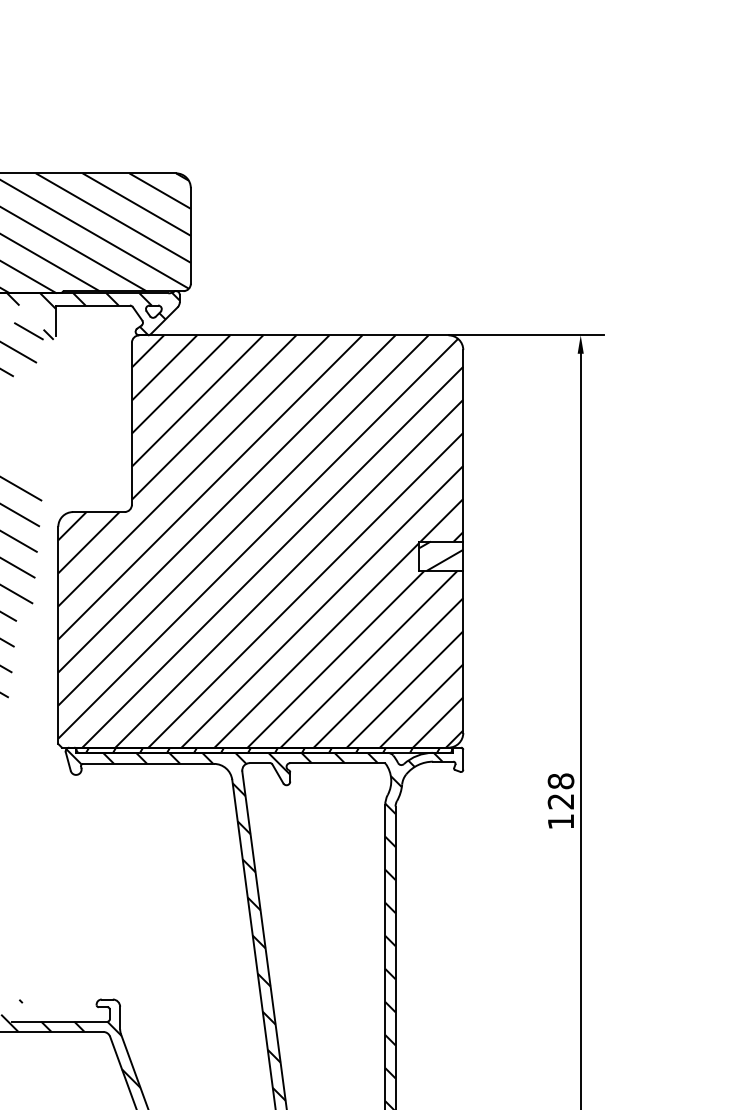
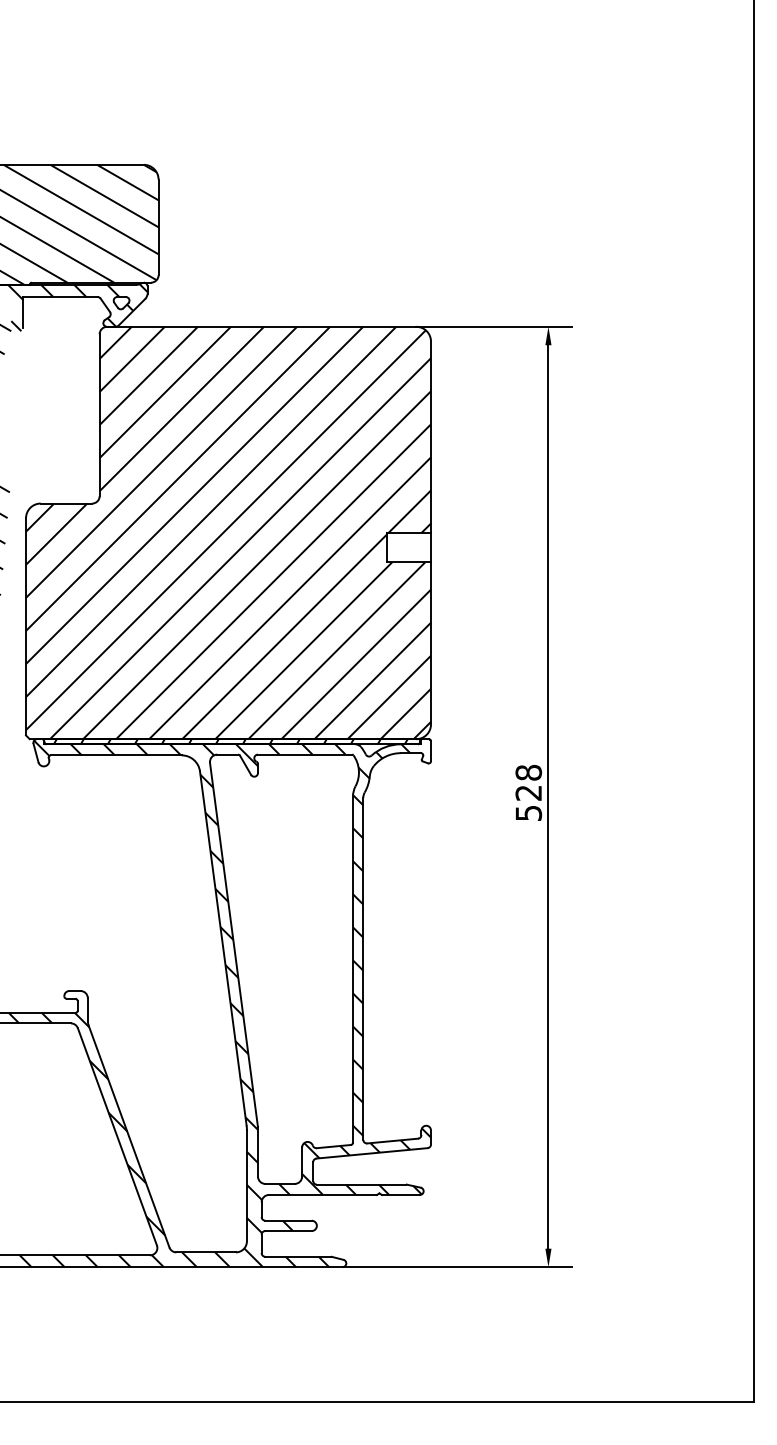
hatch: (440, 556) -> (408, 547), removed
text: (560, 822) -> (528, 813), 128 -> 528

